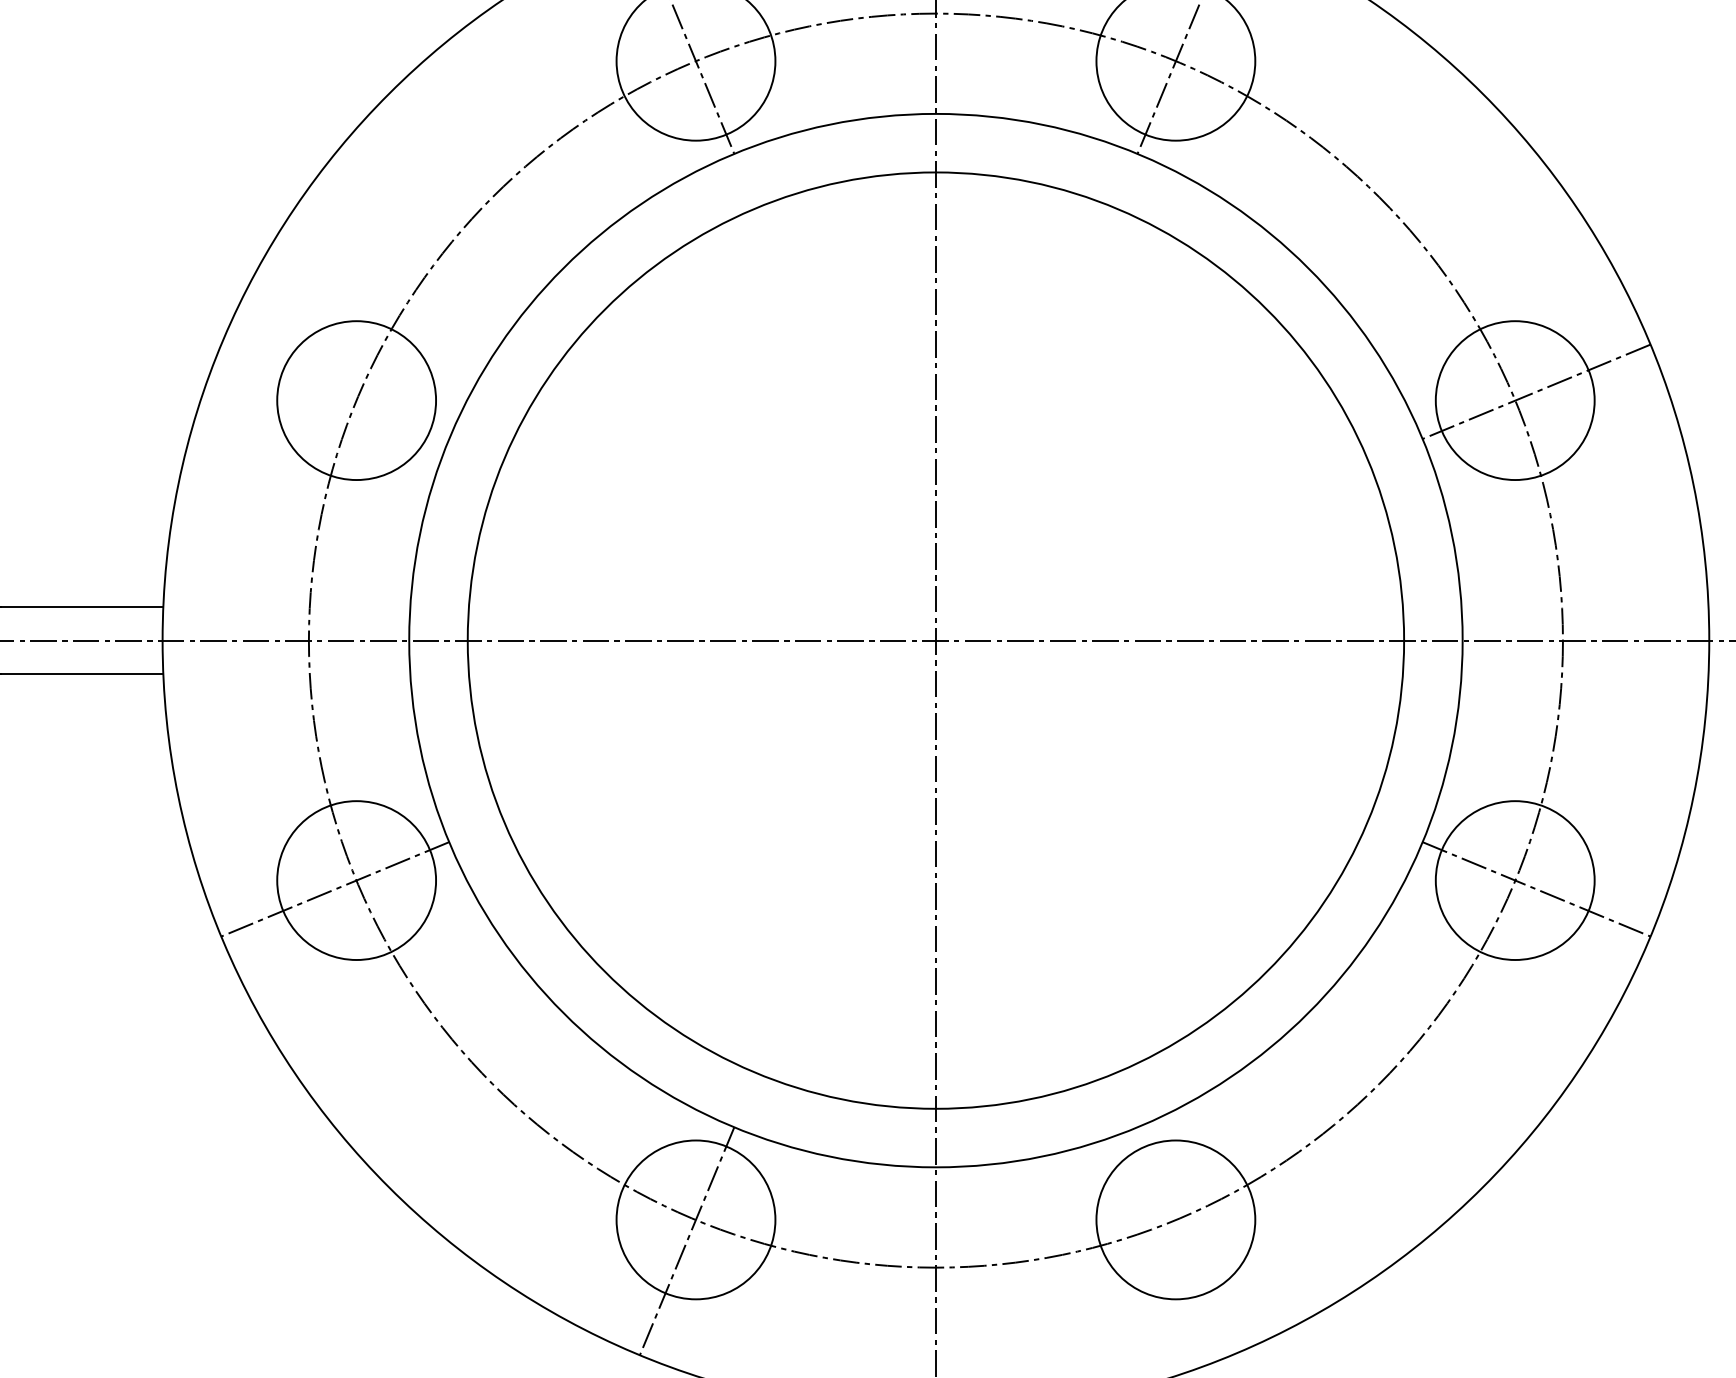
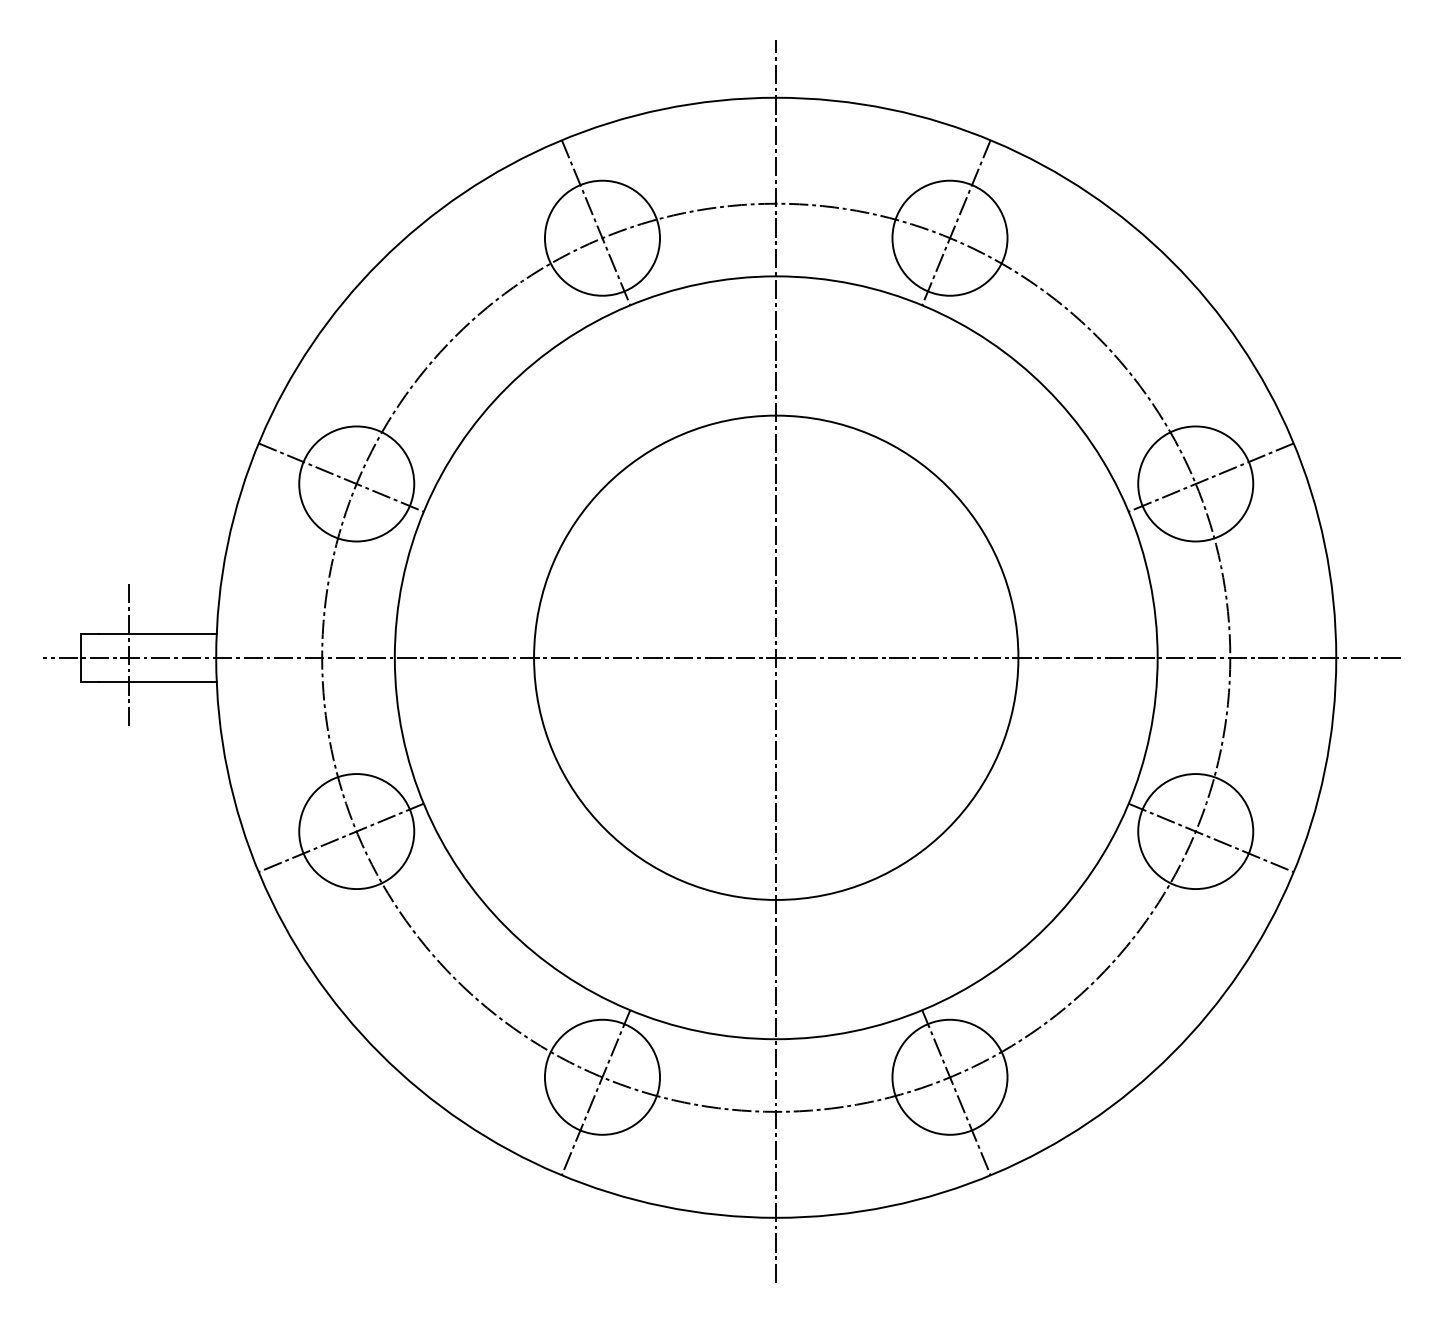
line: (334, 391) -> (340, 477), added
line: (42, 637) -> (129, 655), added
circle: (936, 640) -> (776, 657), size x0.71
line: (1184, 1240) -> (956, 1092), added

